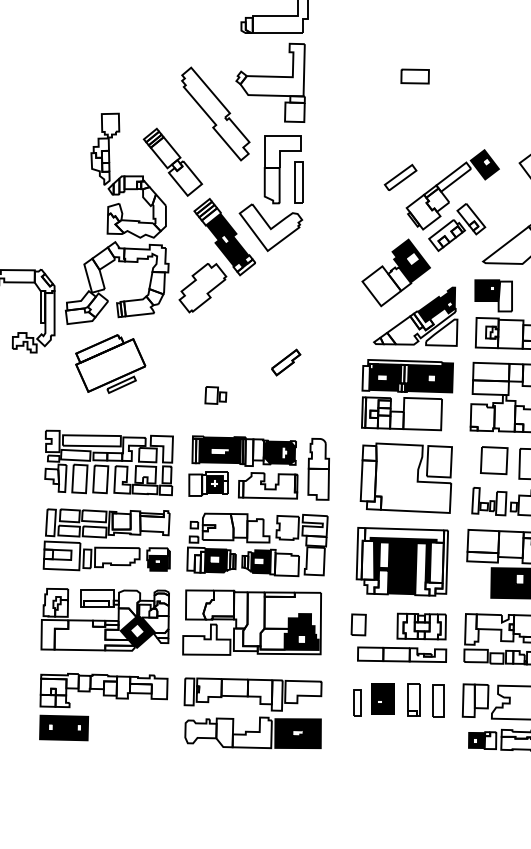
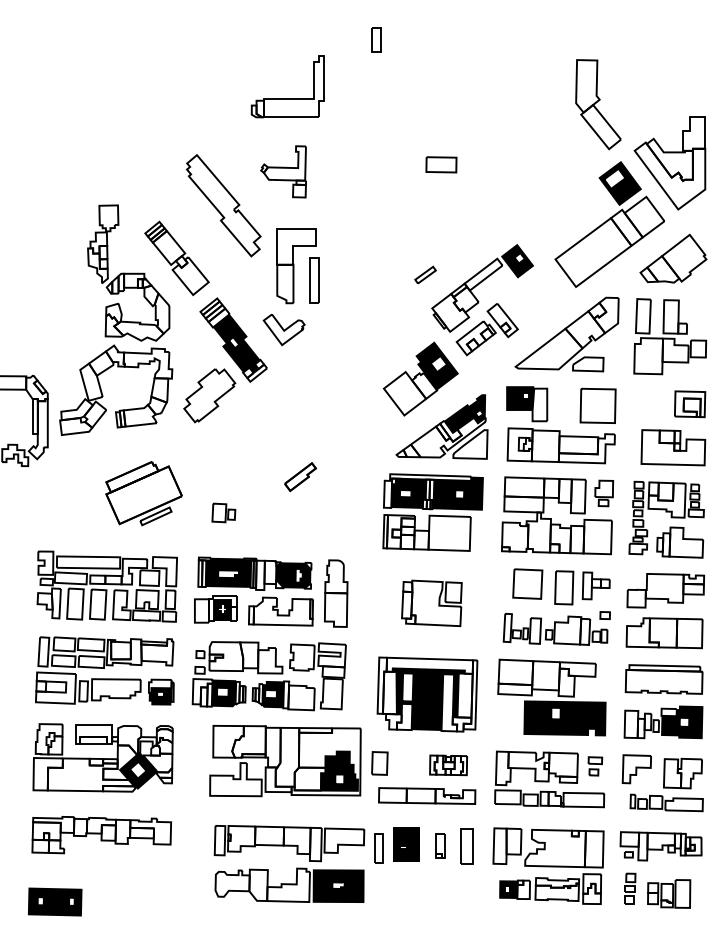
part: (270, 82) -> (283, 171), size x0.6
part: (400, 177) -> (425, 274), size x0.6
part: (271, 227) -> (284, 329), size x0.6
part: (110, 363) -> (143, 493), moved
part: (406, 478) -> (431, 603), size x0.6
part: (252, 623) -> (285, 761), moved
part: (421, 626) -> (448, 765), size x0.7
part: (414, 700) -> (440, 845), size x0.7
part: (259, 716) -> (296, 867), moved
part: (64, 727) -> (55, 901), moved

